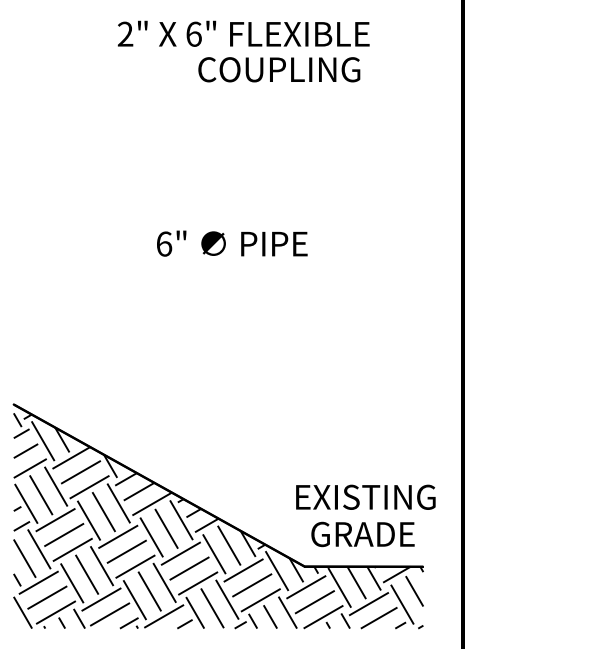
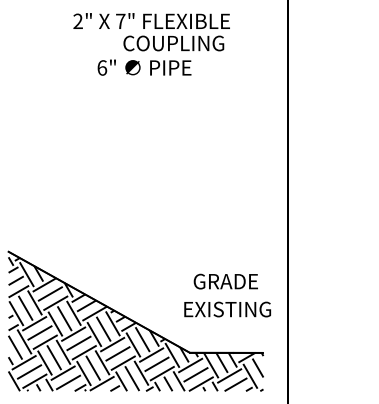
text: (193, 34) -> (120, 21), 6" -> 7"
text: (232, 243) -> (144, 67), moved
text: (362, 534) -> (225, 281), moved

